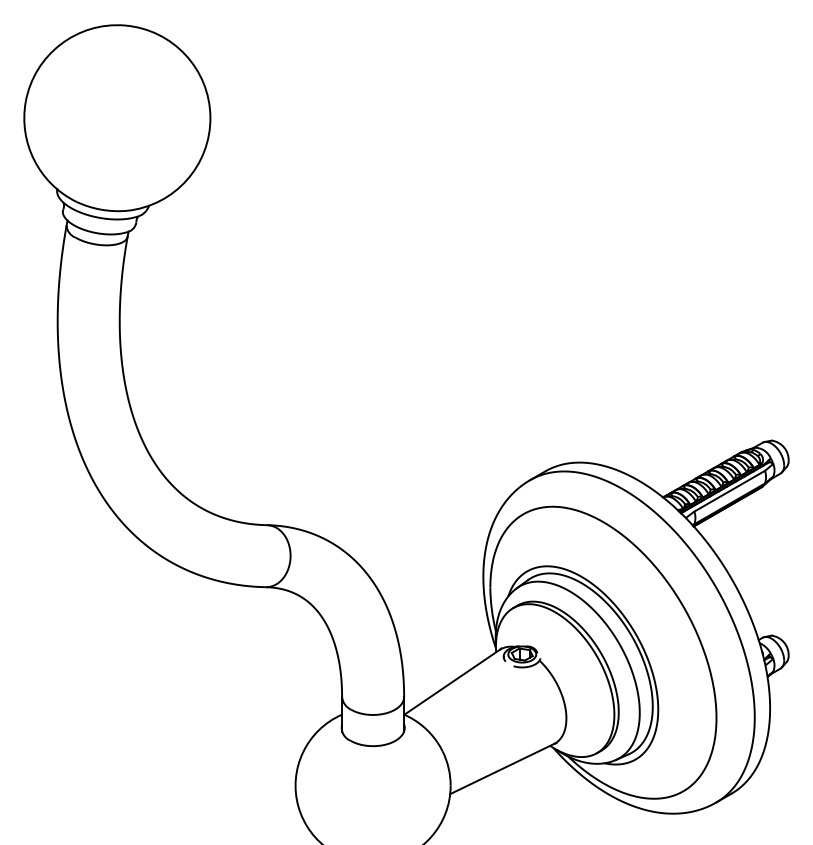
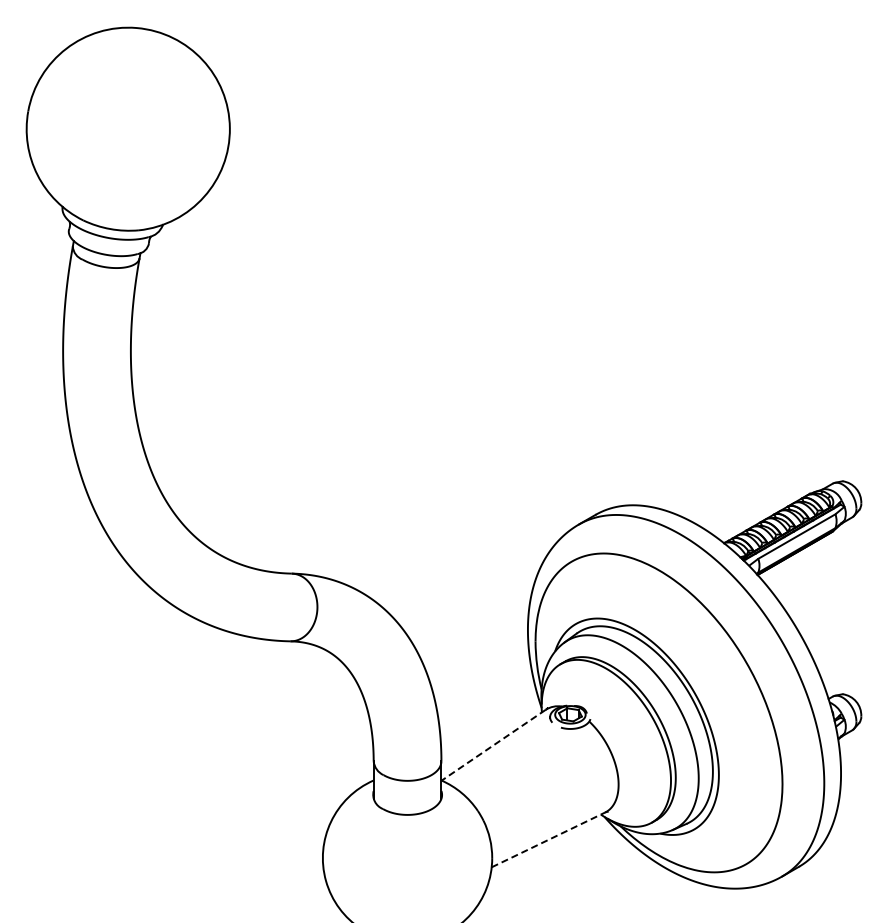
line: (451, 682) -> (493, 745), solid -> dashed
line: (502, 768) -> (548, 839), solid -> dashed

